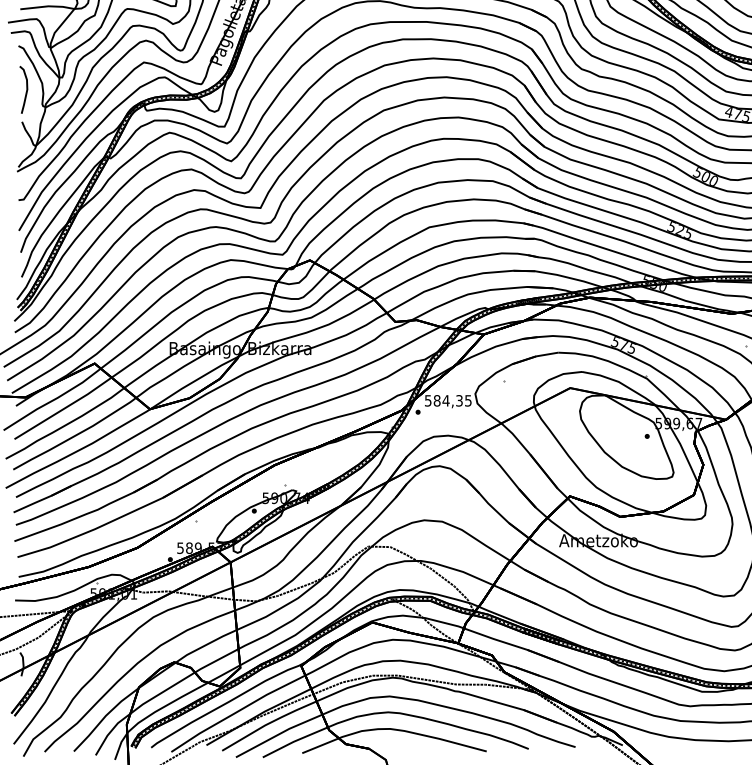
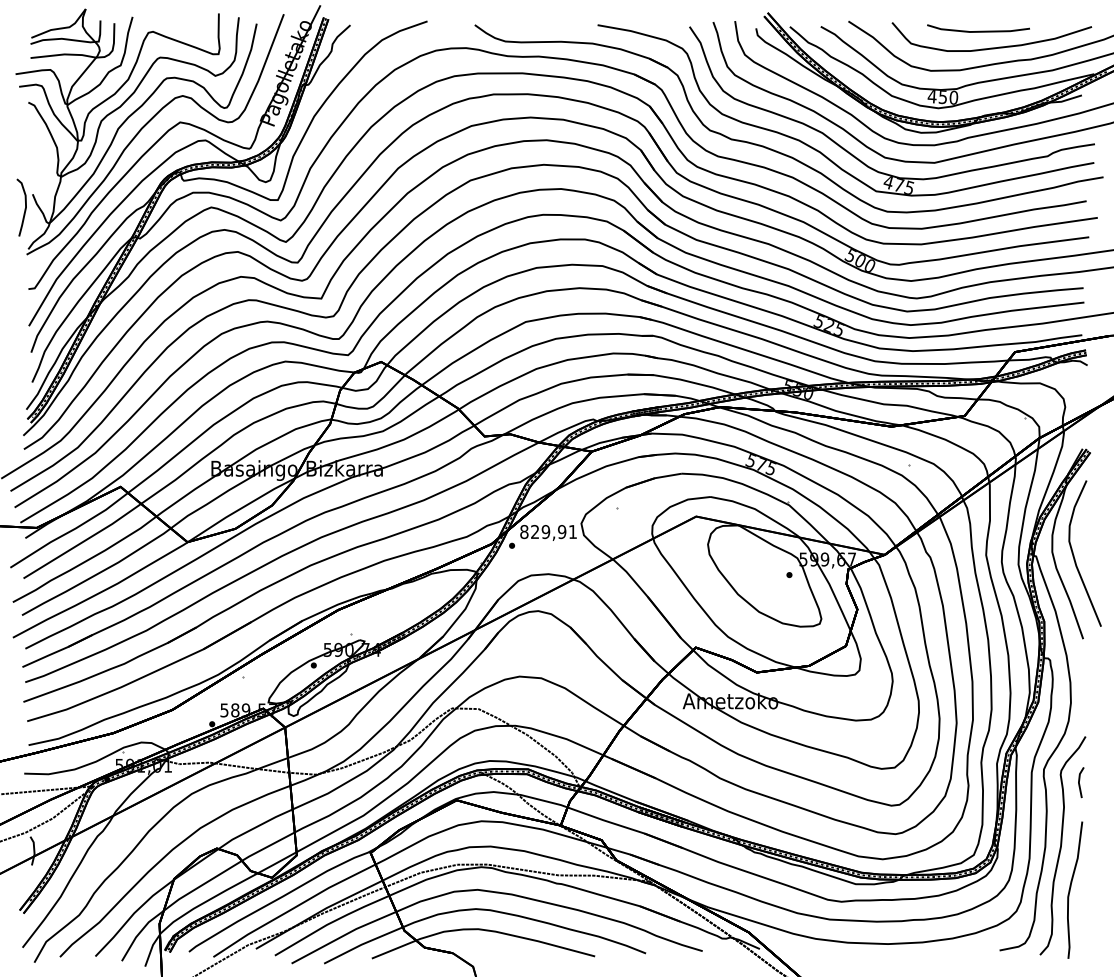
curve: (26, 90) -> (24, 208), moved
text: (448, 400) -> (548, 531), 584,35 -> 829,91

